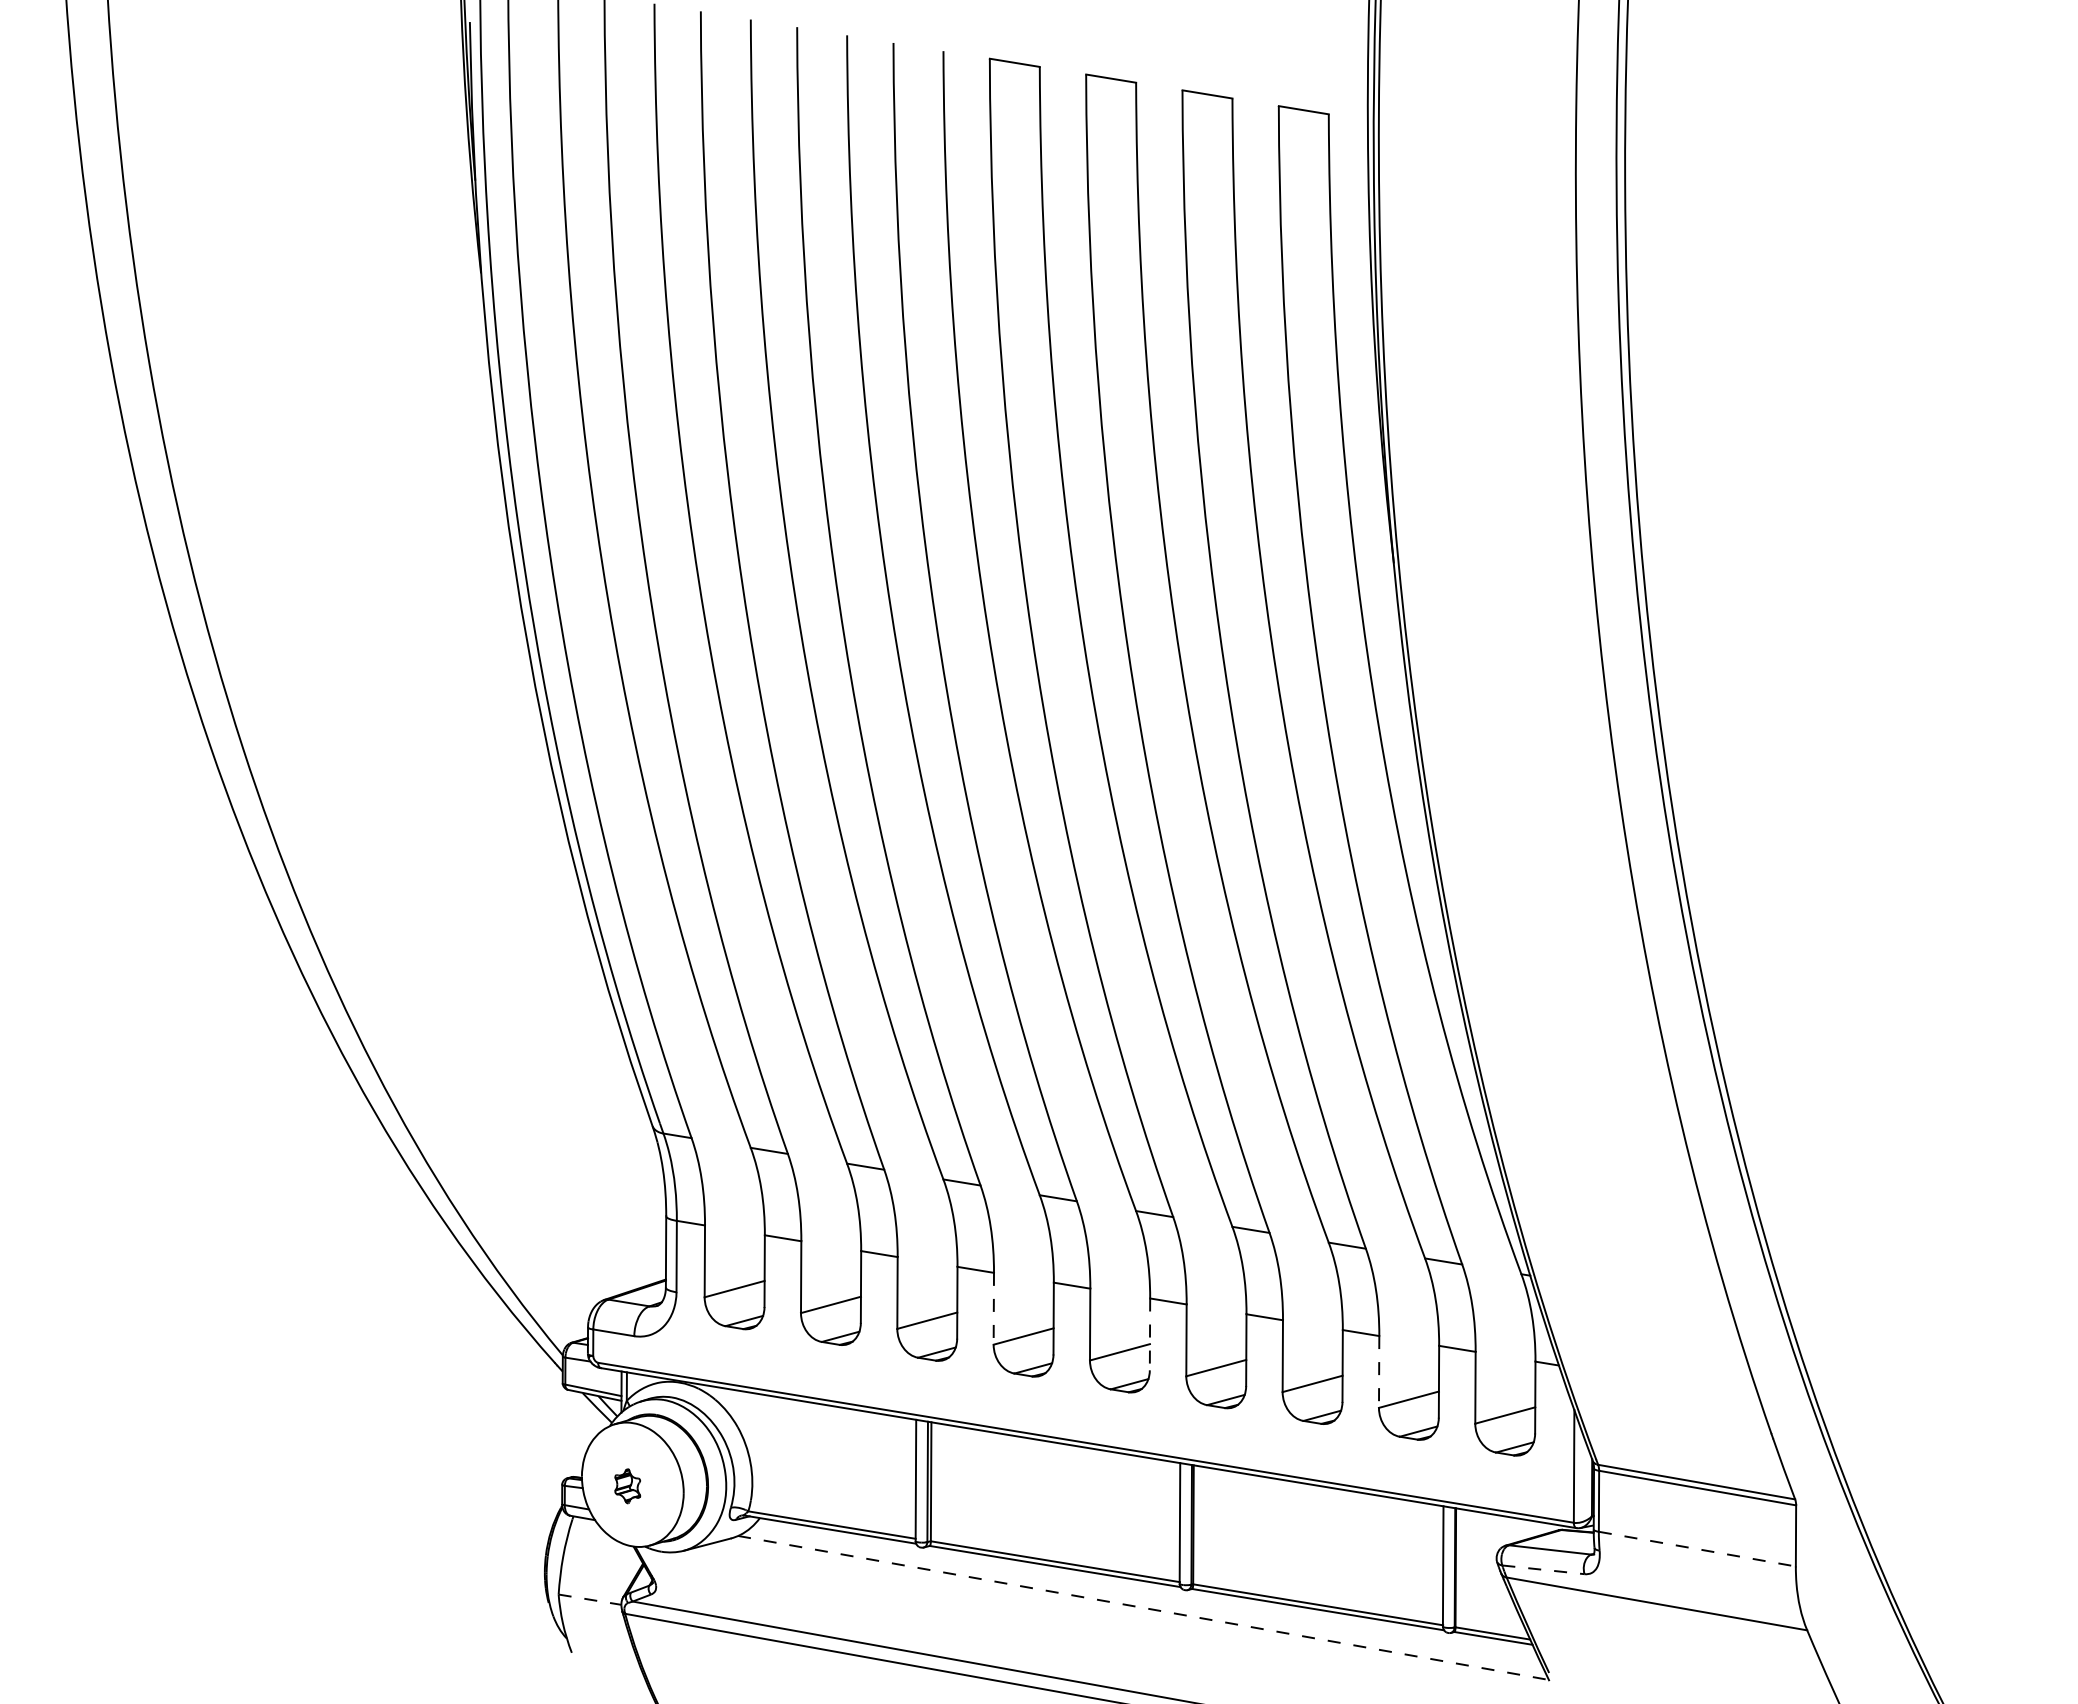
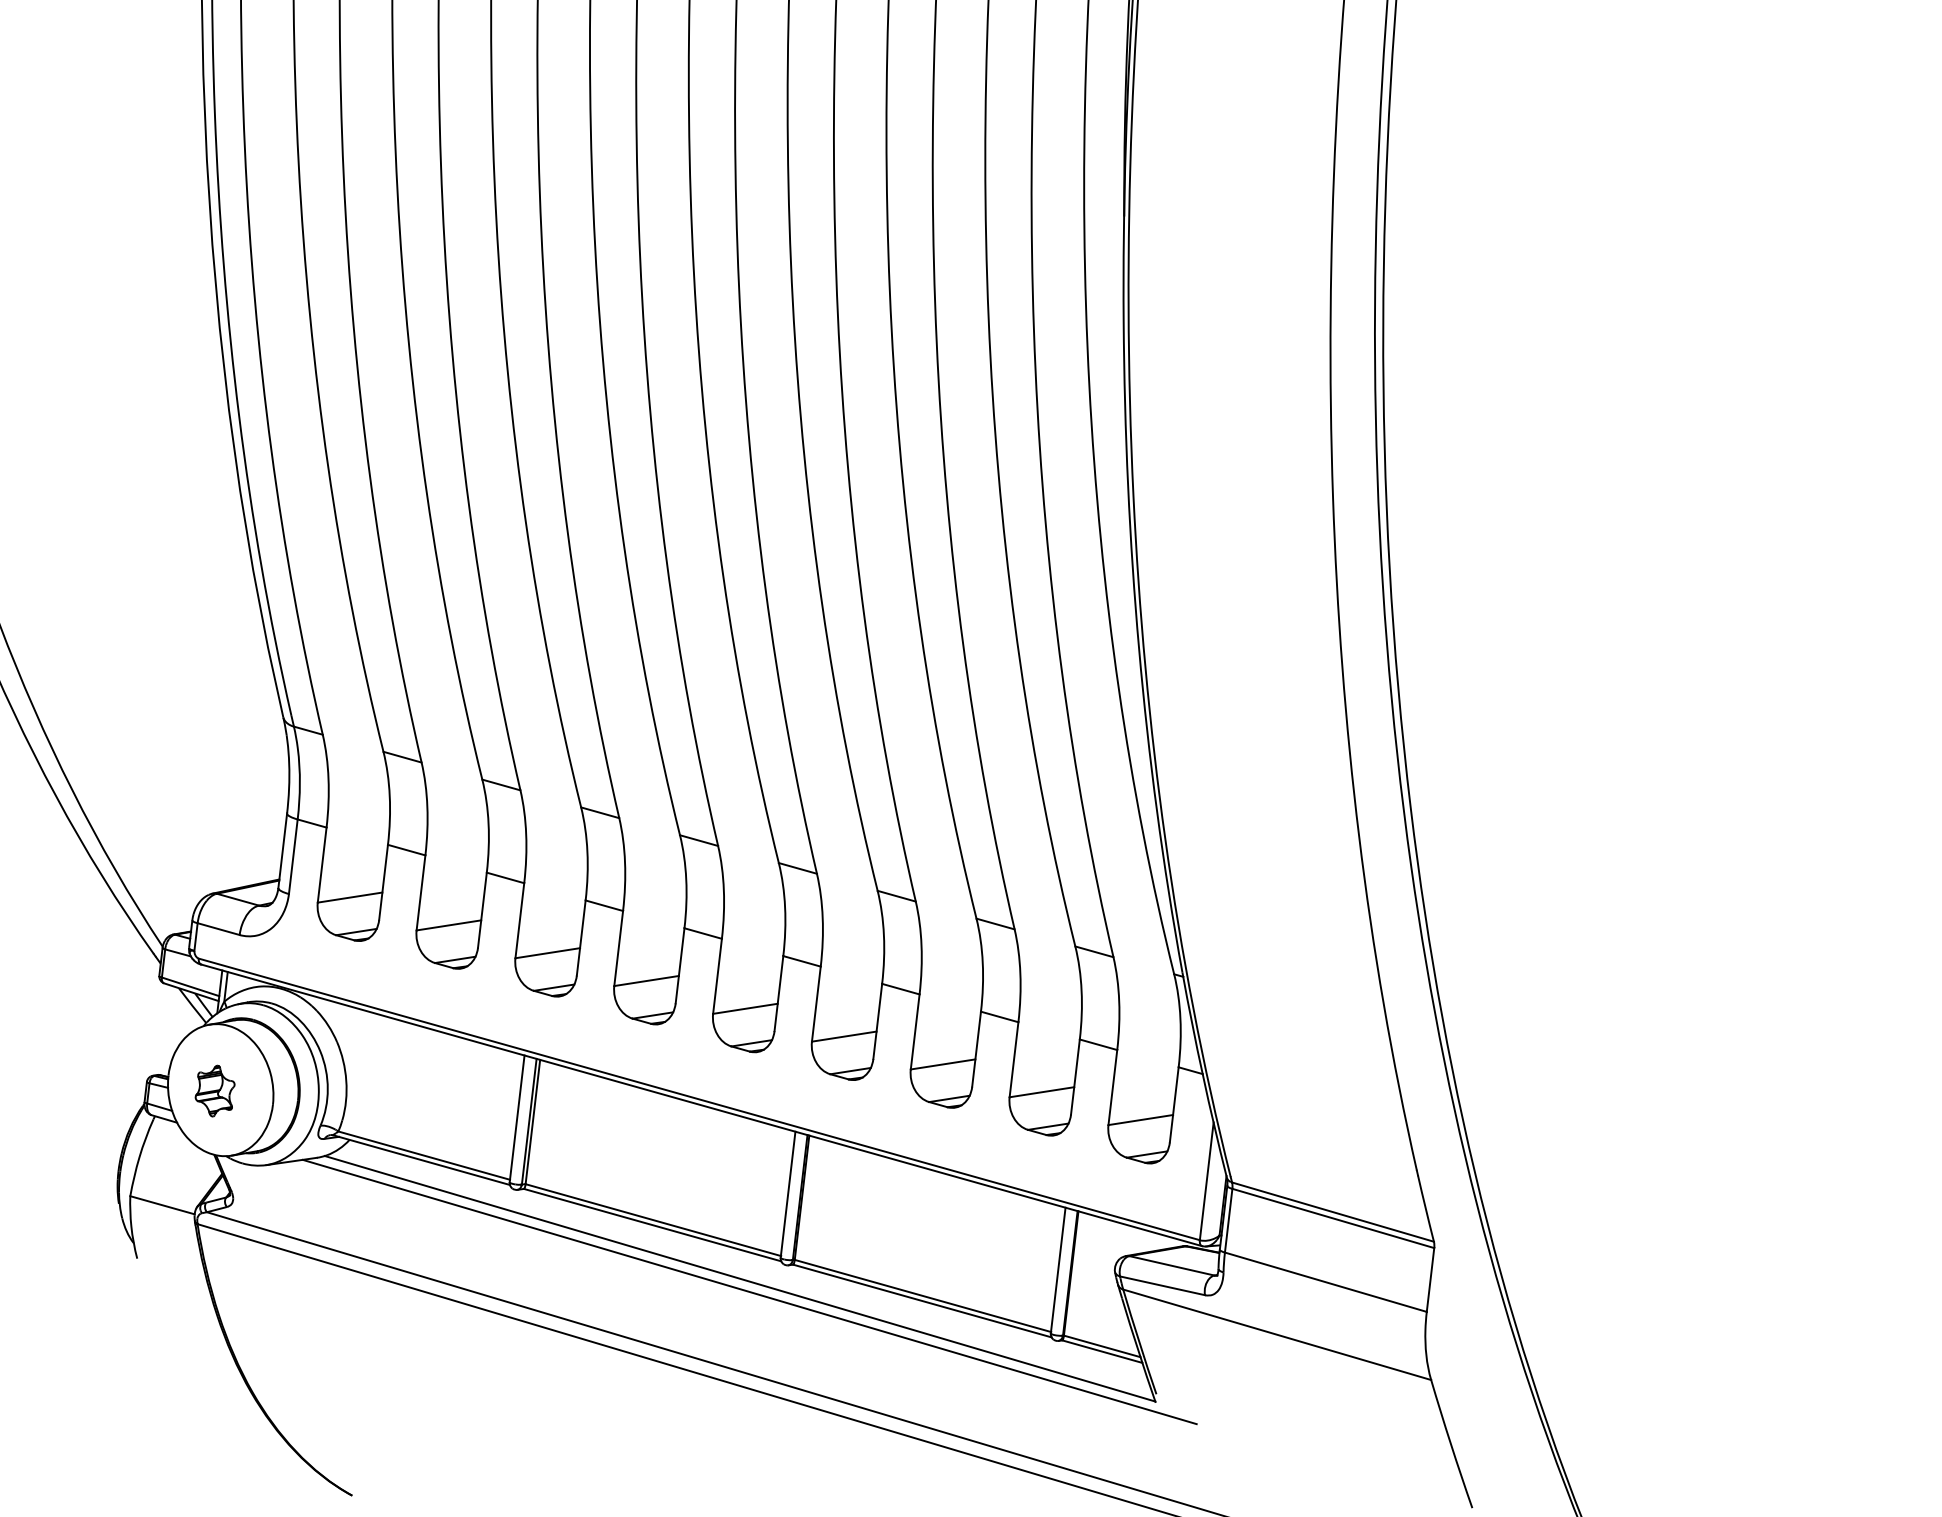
line: (993, 1308) -> (618, 948), dashed -> solid
line: (1150, 1334) -> (779, 993), dashed -> solid
line: (1379, 1371) -> (1014, 1059), dashed -> solid
part: (627, 1486) -> (214, 1091), size x1.43
line: (1697, 1549) -> (1325, 1282), dashed -> solid
line: (1543, 1569) -> (1162, 1285), dashed -> solid
line: (590, 1599) -> (163, 1205), dashed -> solid
line: (1143, 1607) -> (740, 1278), dashed -> solid
line: (1153, 1618) -> (749, 1290), added

